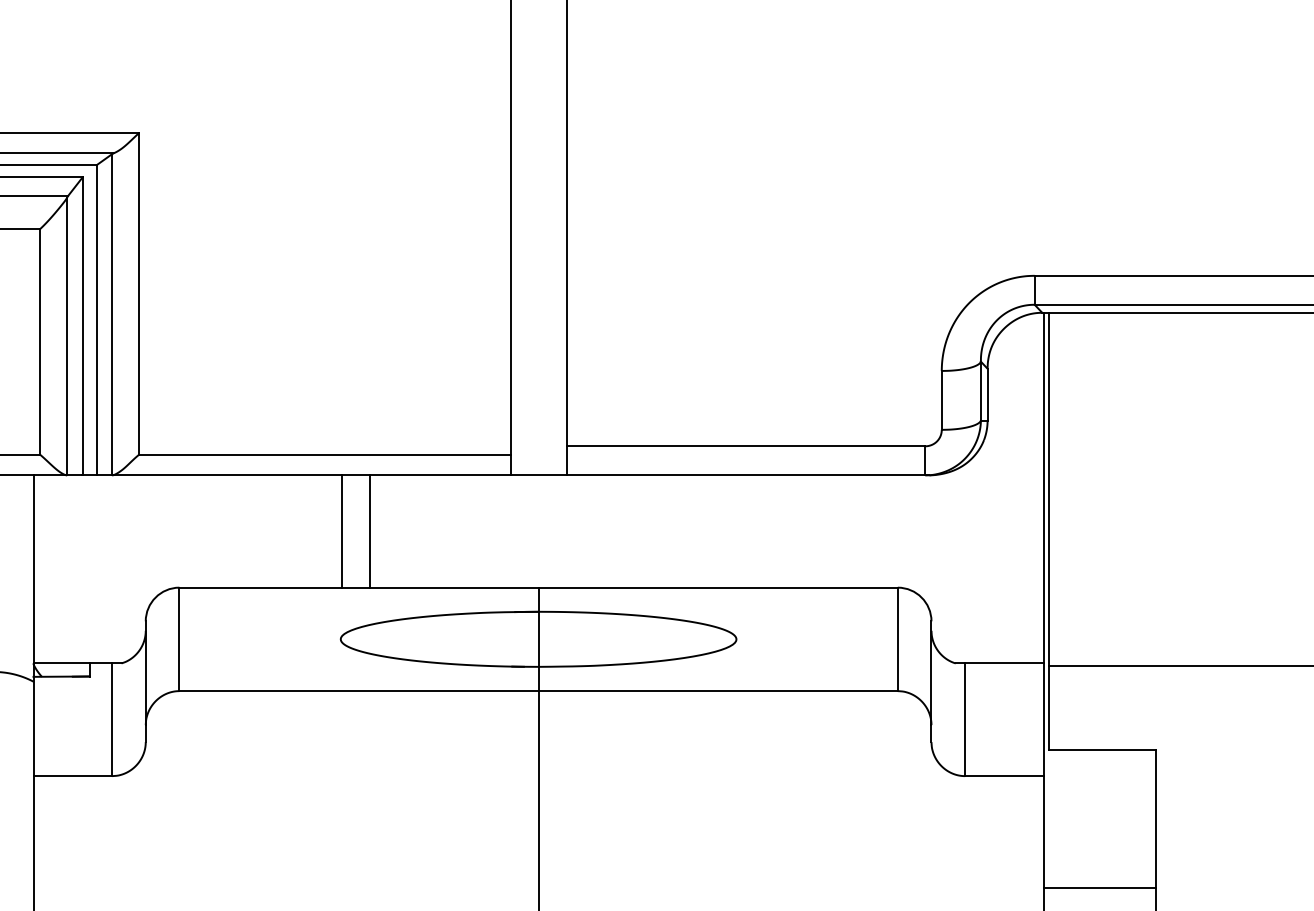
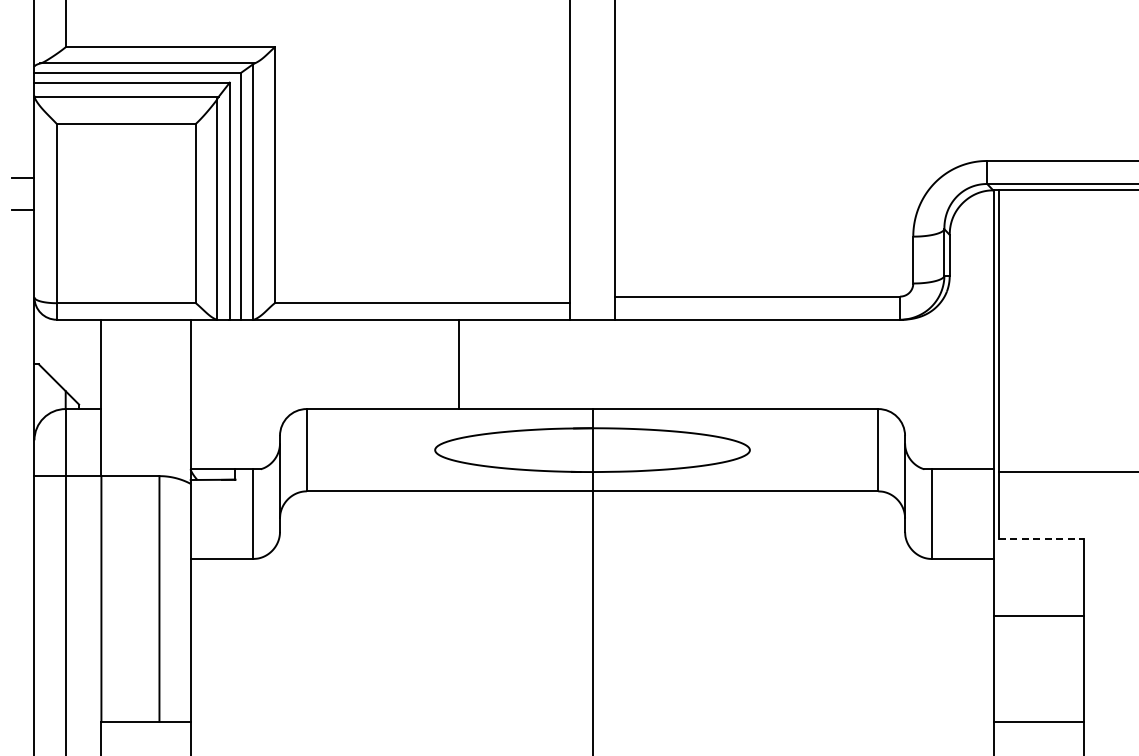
line: (342, 531) -> (436, 364), removed
line: (1102, 750) -> (1041, 538), solid -> dashed
line: (1099, 887) -> (1038, 615), moved

